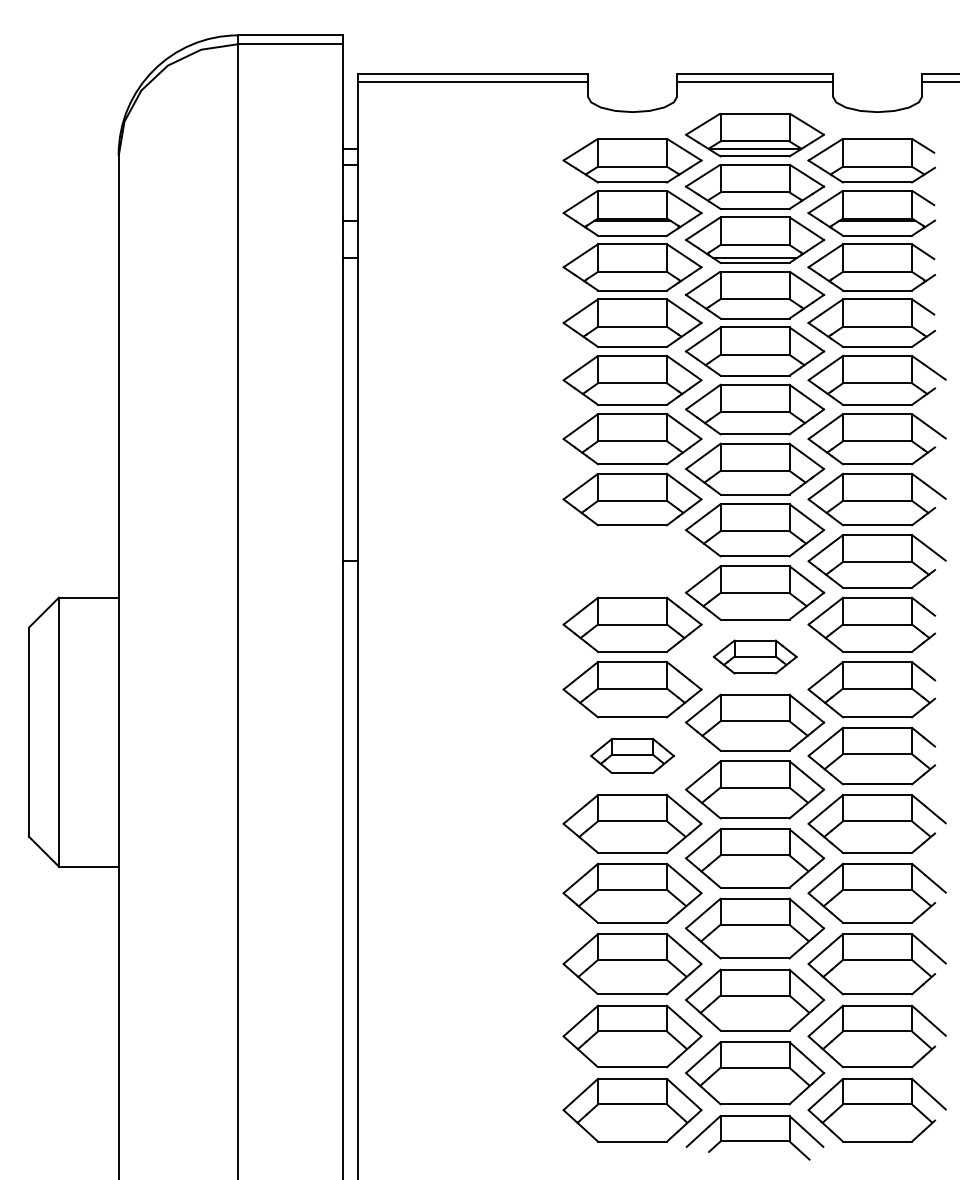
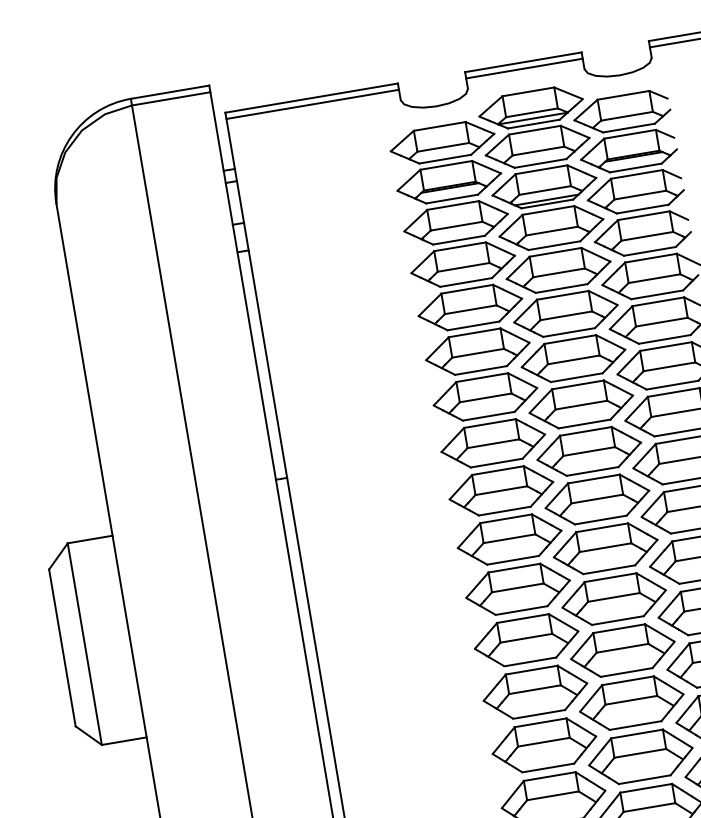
part: (632, 561) -> (493, 443), added
part: (755, 656) -> (597, 499), size x1.67
part: (632, 755) -> (517, 588), size x1.67

